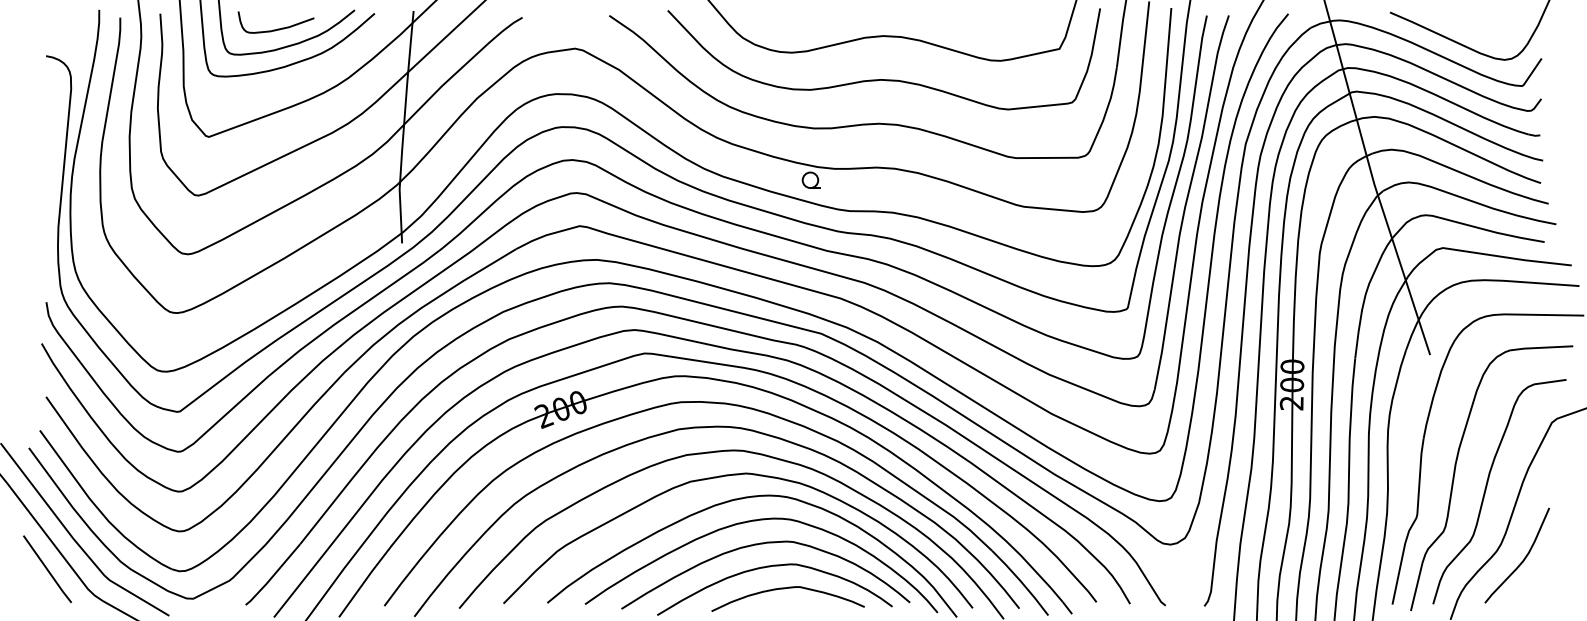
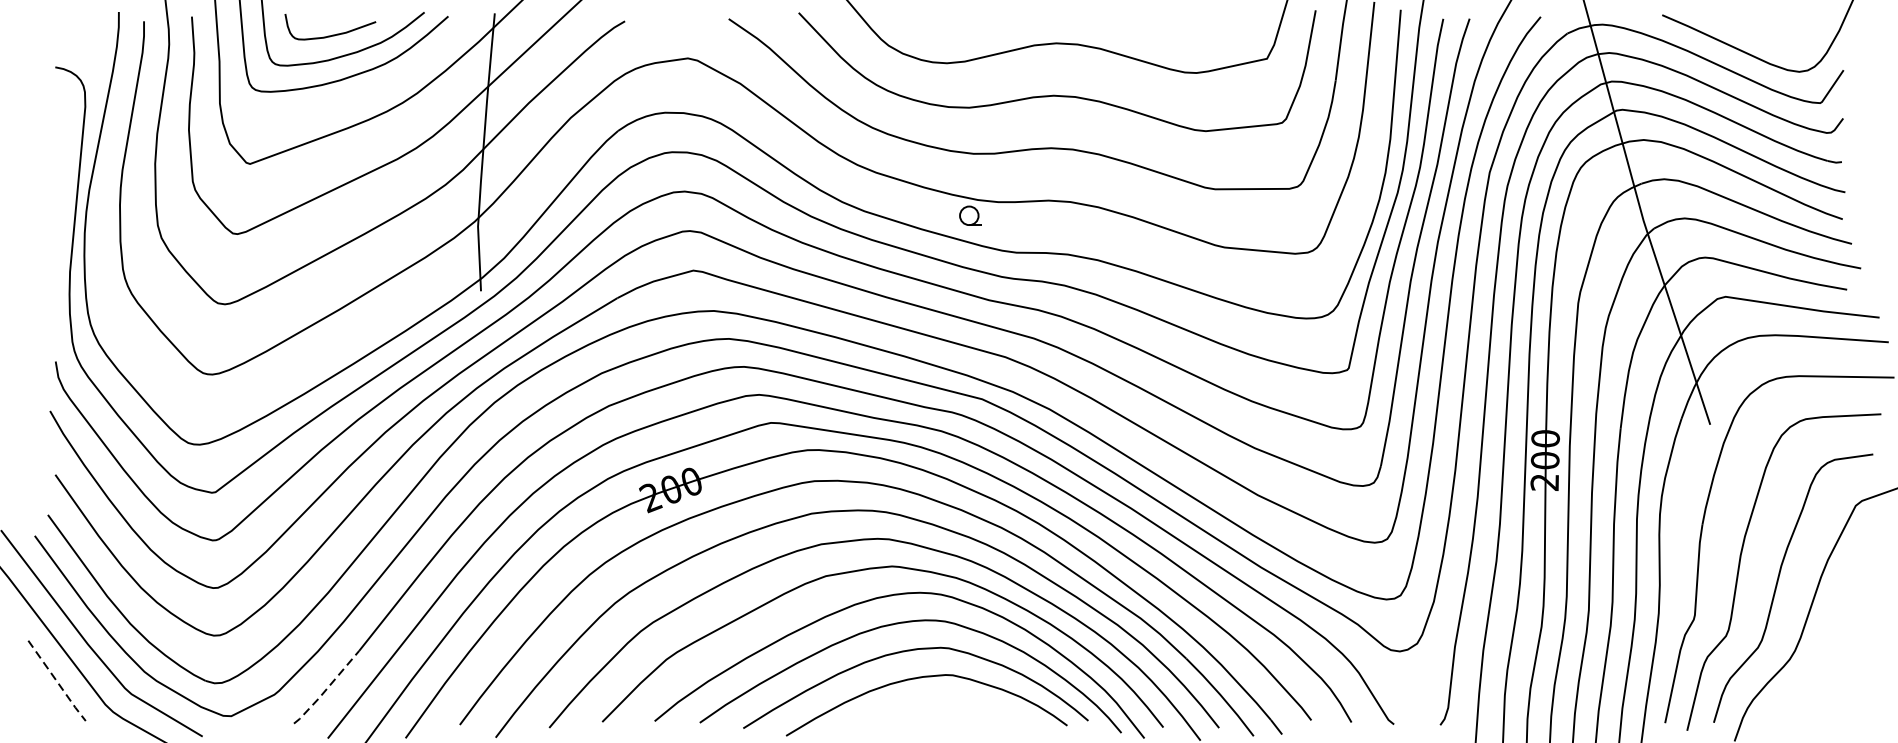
curve: (1523, 558) -> (1821, 668), removed
line: (48, 570) -> (58, 682), solid -> dashed
line: (272, 576) -> (326, 689), solid -> dashed
curve: (785, 589) -> (939, 705), removed

